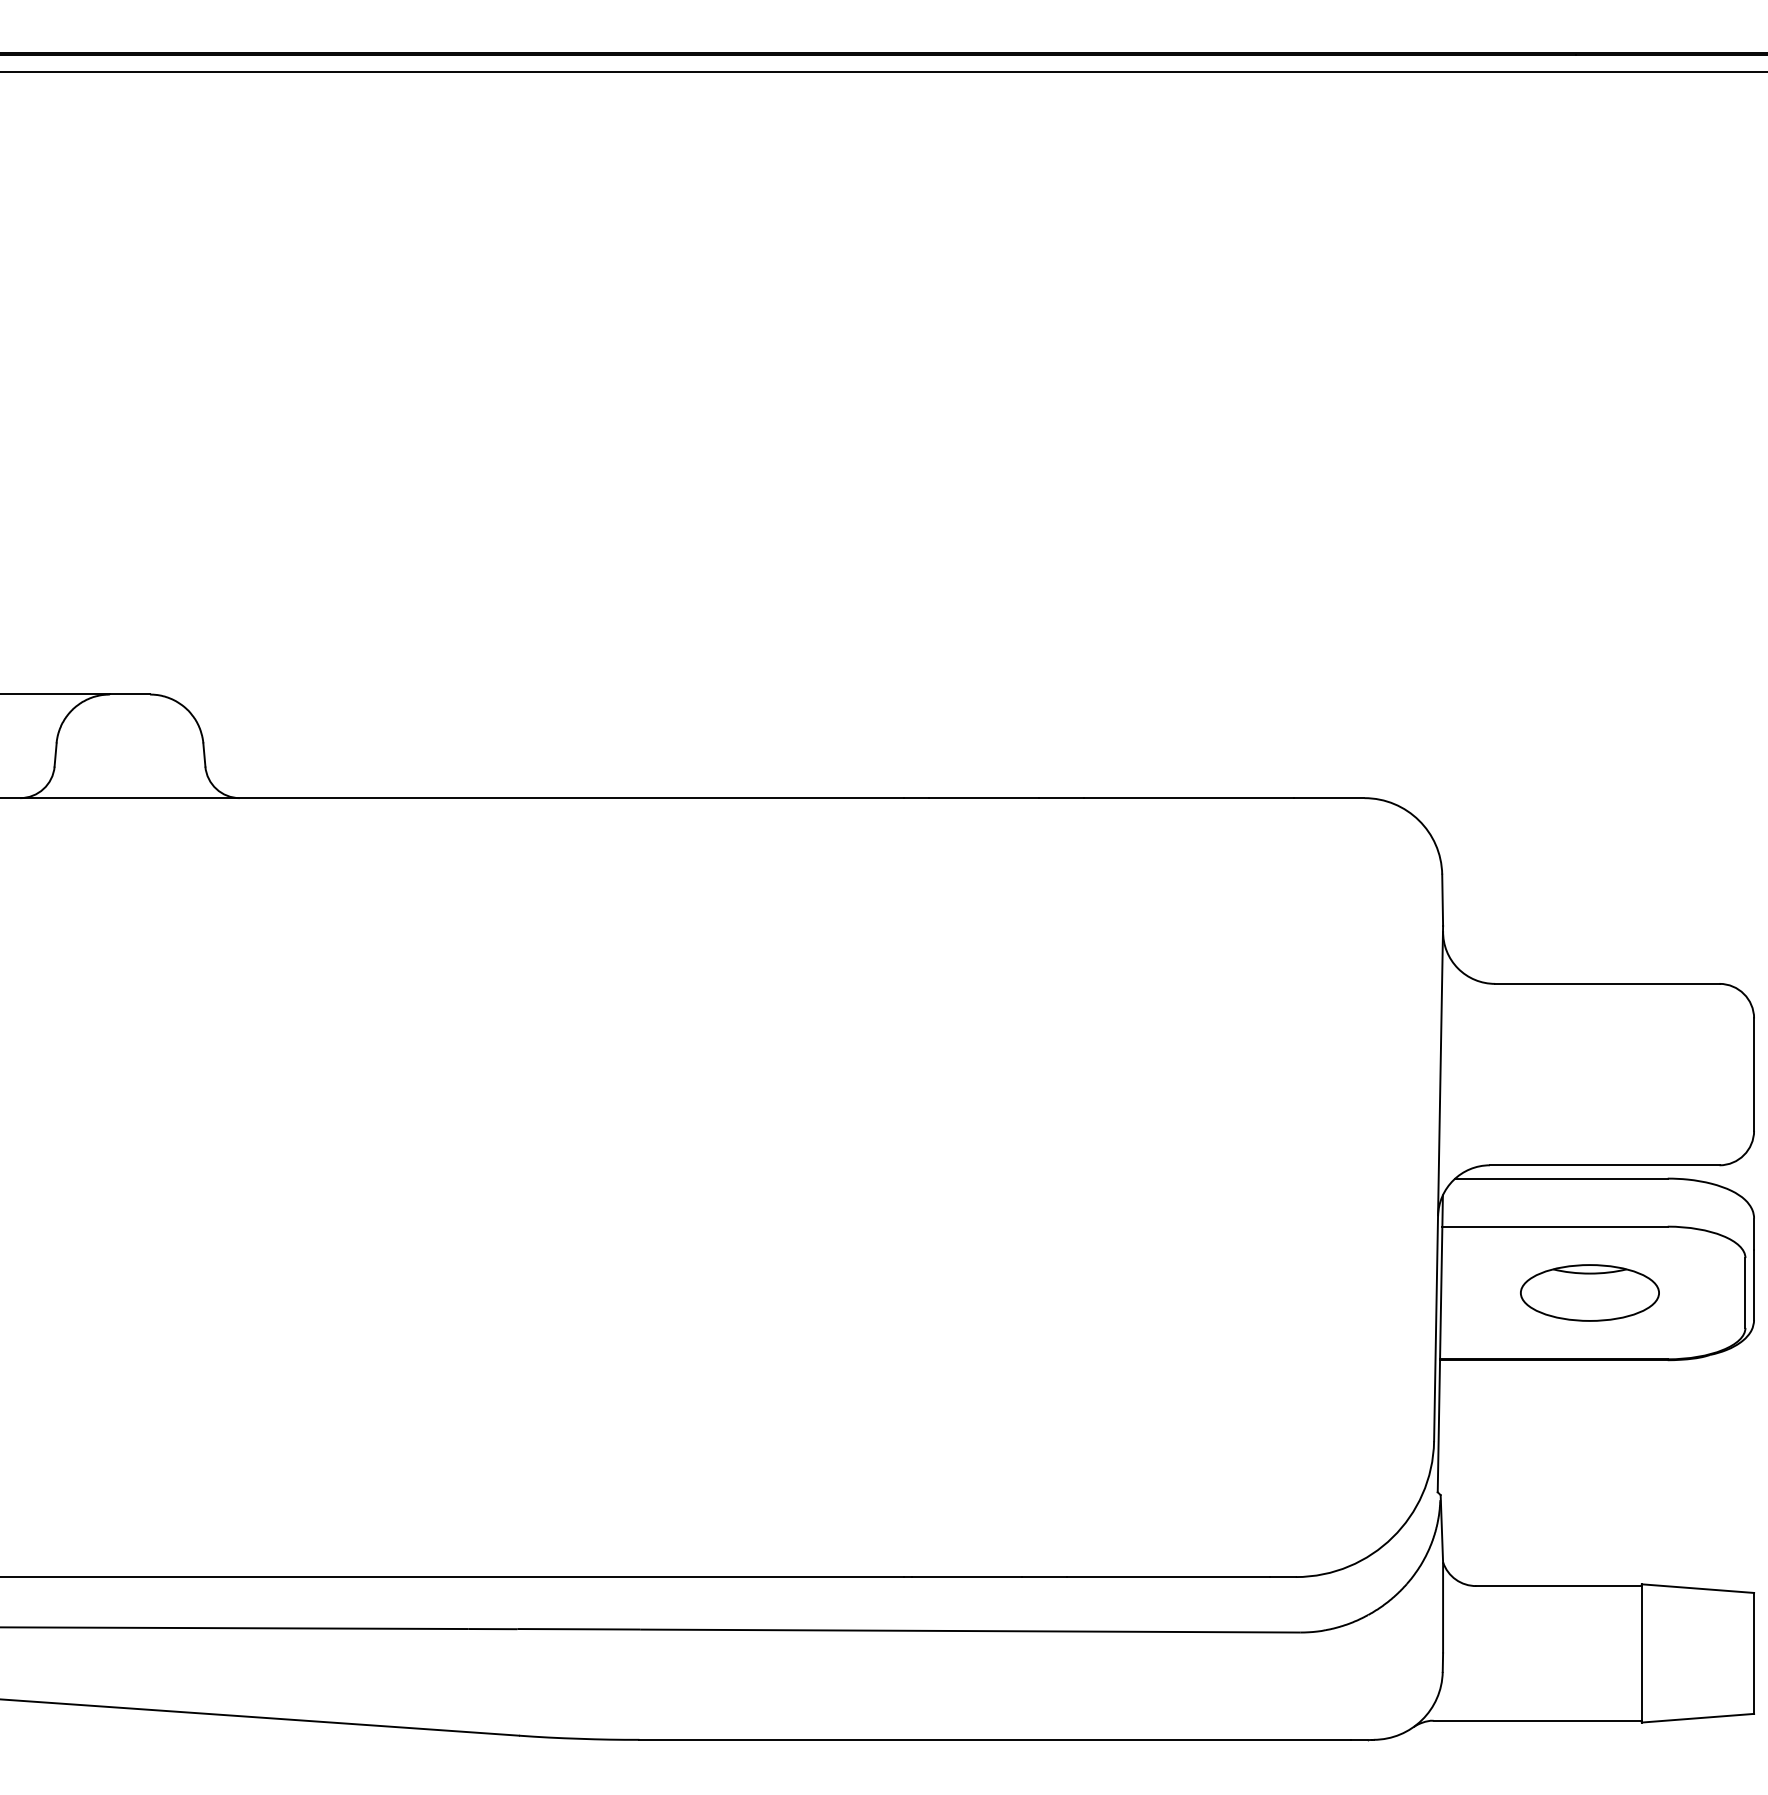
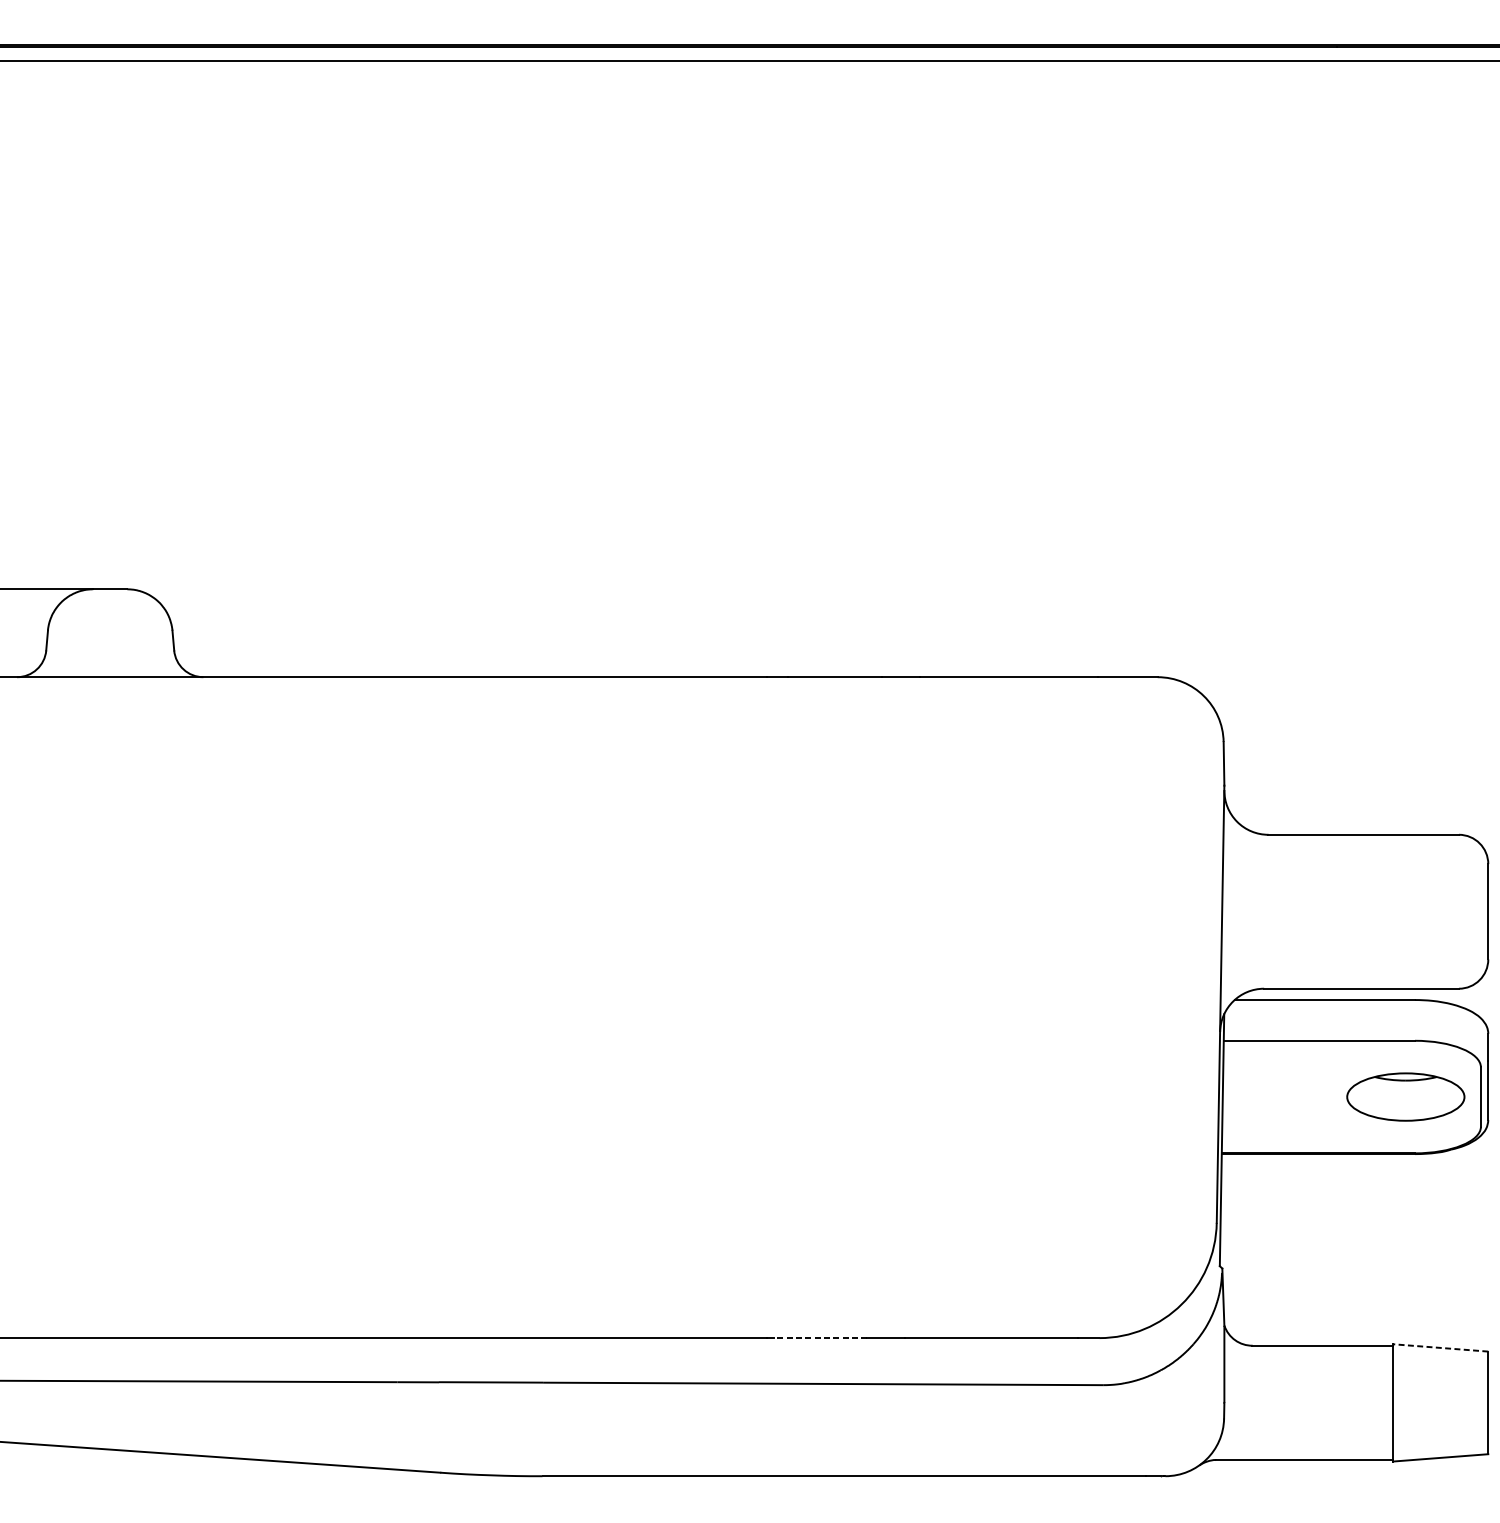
part: (1589, 1292) -> (1405, 1096), moved
line: (967, 1577) -> (820, 1338), solid -> dashed
line: (1697, 1588) -> (1440, 1347), solid -> dashed

